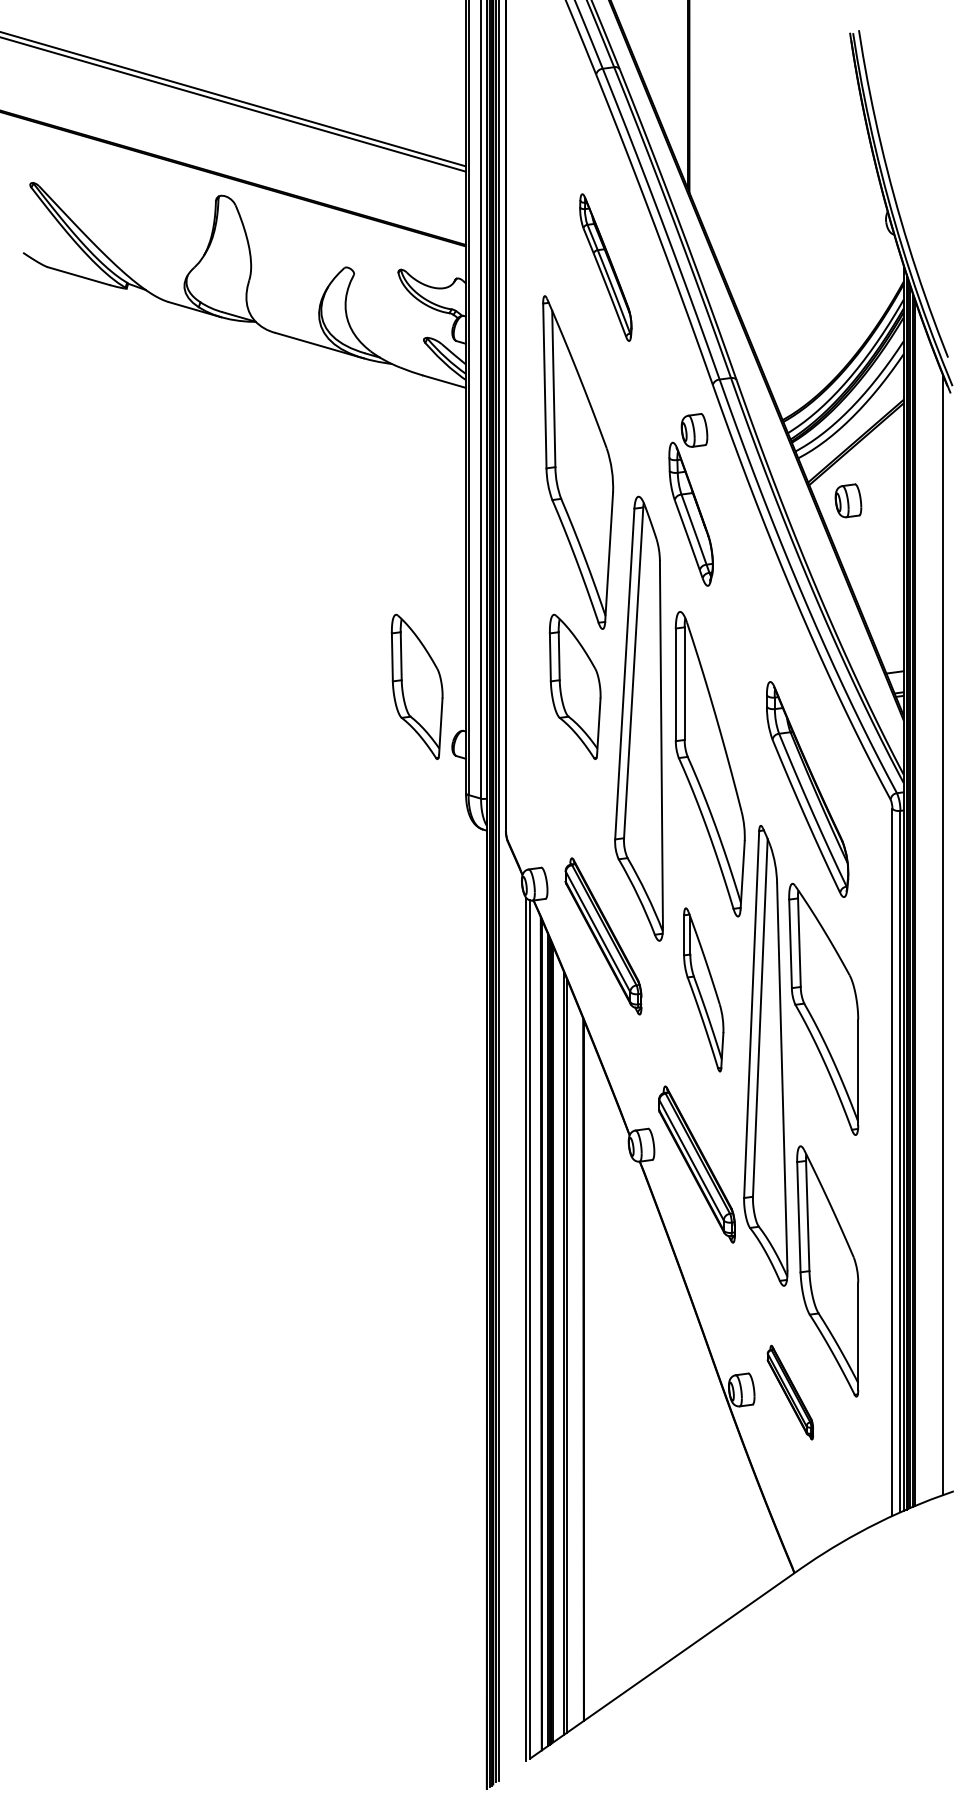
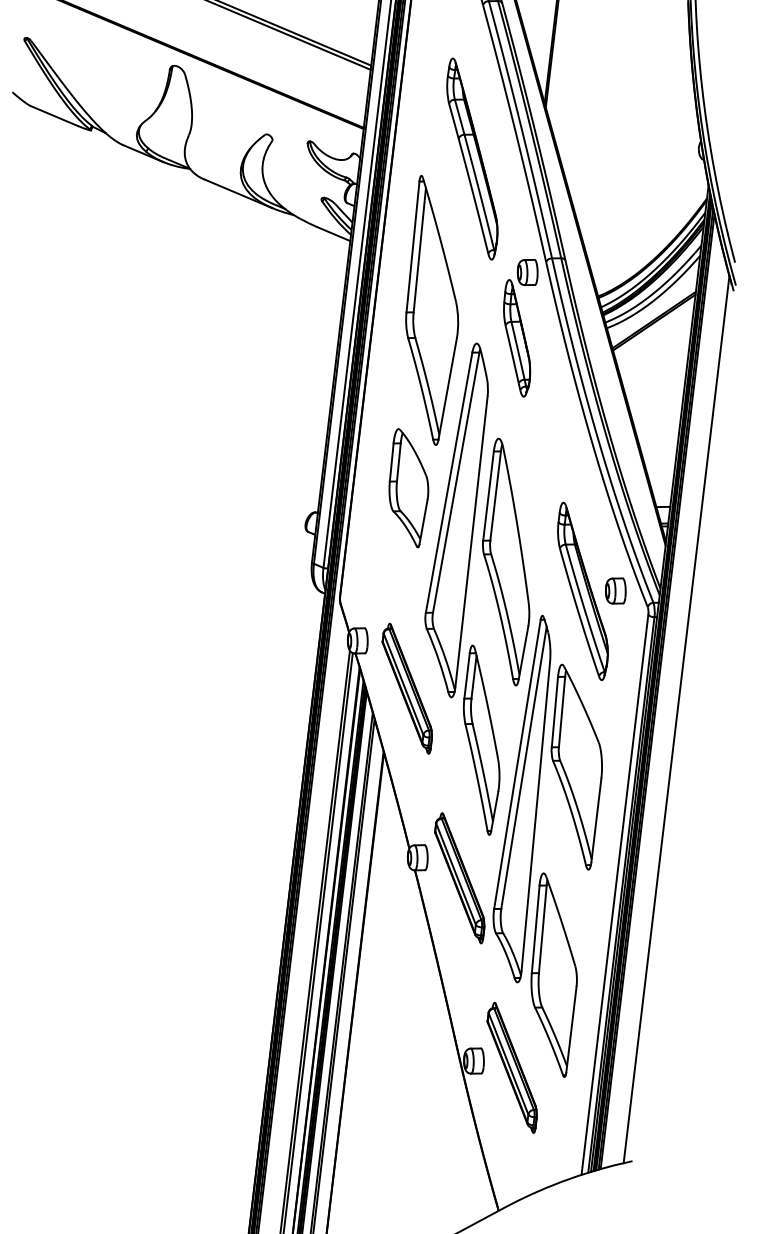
part: (605, 267) -> (472, 158), size x1.67
part: (690, 499) -> (518, 326), moved
part: (848, 500) -> (615, 590), moved
part: (416, 686) -> (282, 472), removed
part: (703, 989) -> (481, 740), size x1.43
part: (790, 1392) -> (512, 1067), size x1.67

